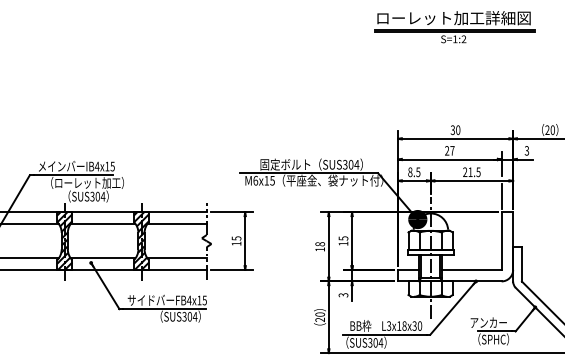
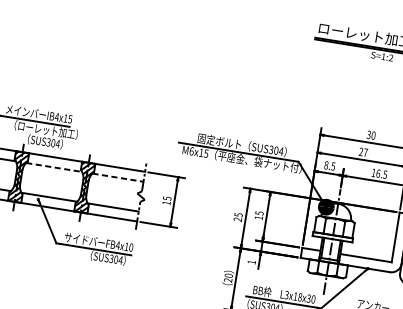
text: (467, 172) -> (375, 173), 21.5 -> 16.5
line: (103, 223) -> (54, 167), solid -> dashed
line: (177, 223) -> (118, 177), solid -> dashed
text: (319, 246) -> (237, 216), 18 -> 25
text: (343, 295) -> (251, 262), 3 -> 1
text: (204, 300) -> (131, 247), FB4x15 -> FB4x10

